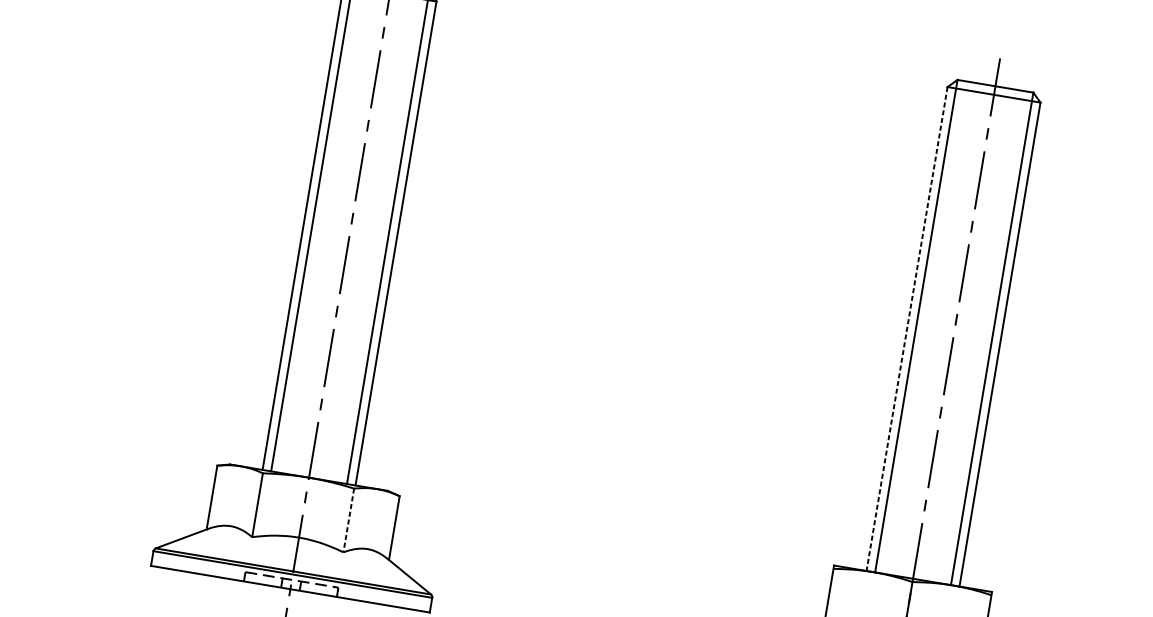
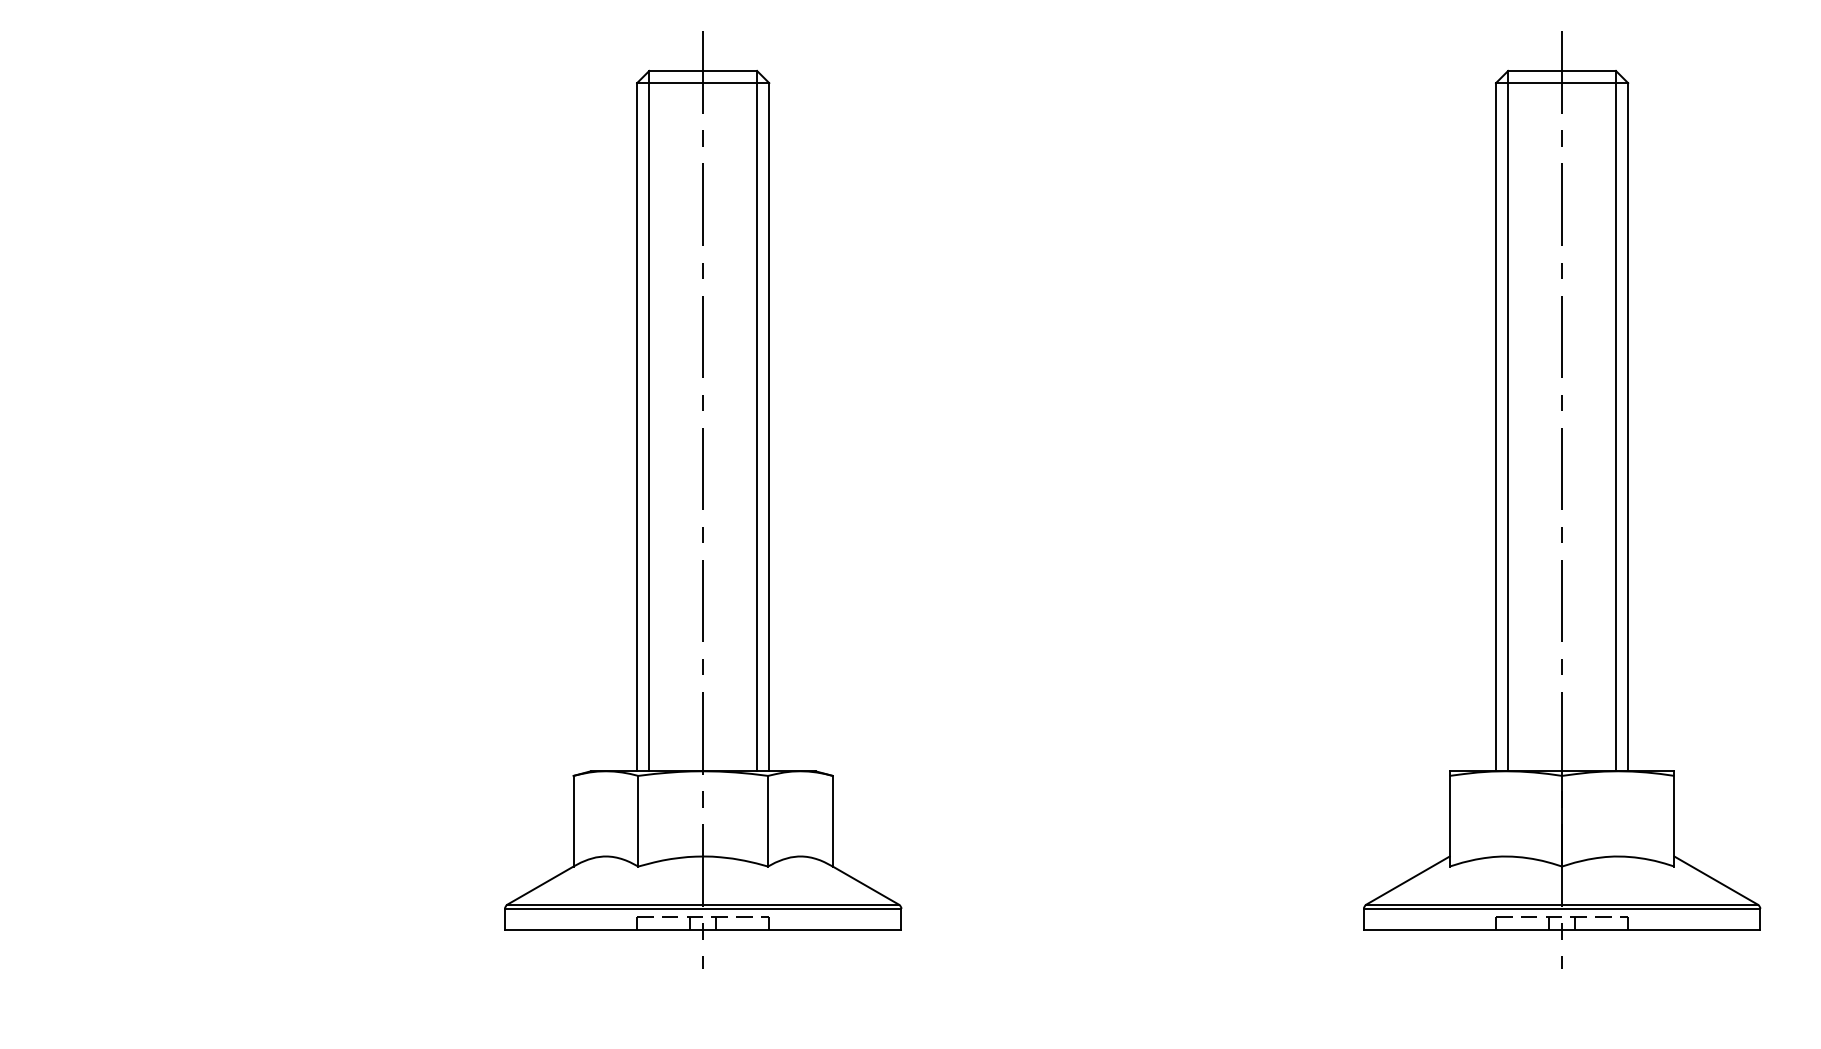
line: (907, 329) -> (1496, 427), dashed -> solid
line: (349, 520) -> (768, 821), dashed -> solid

